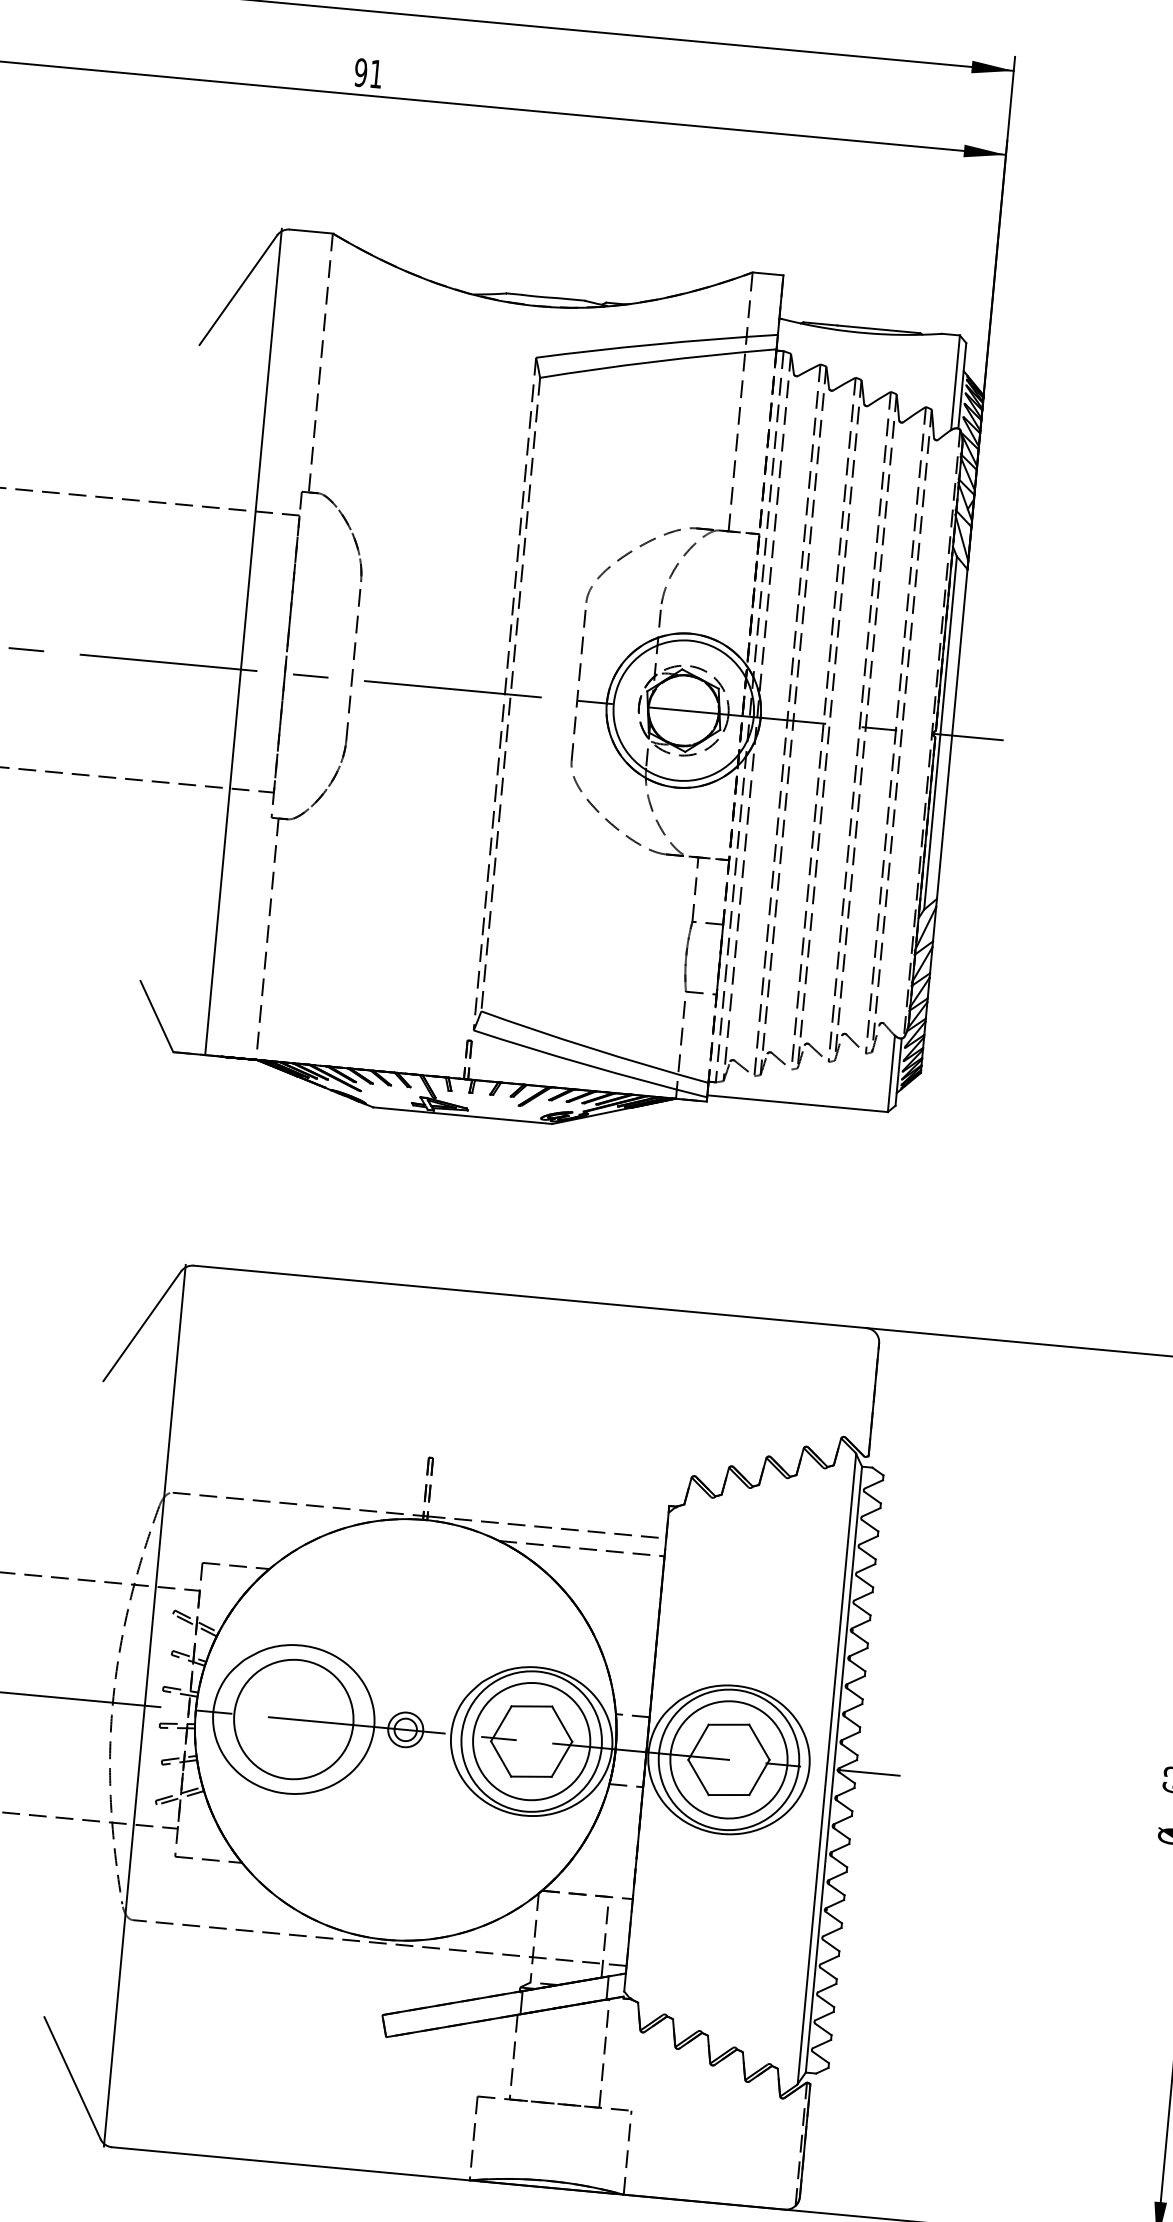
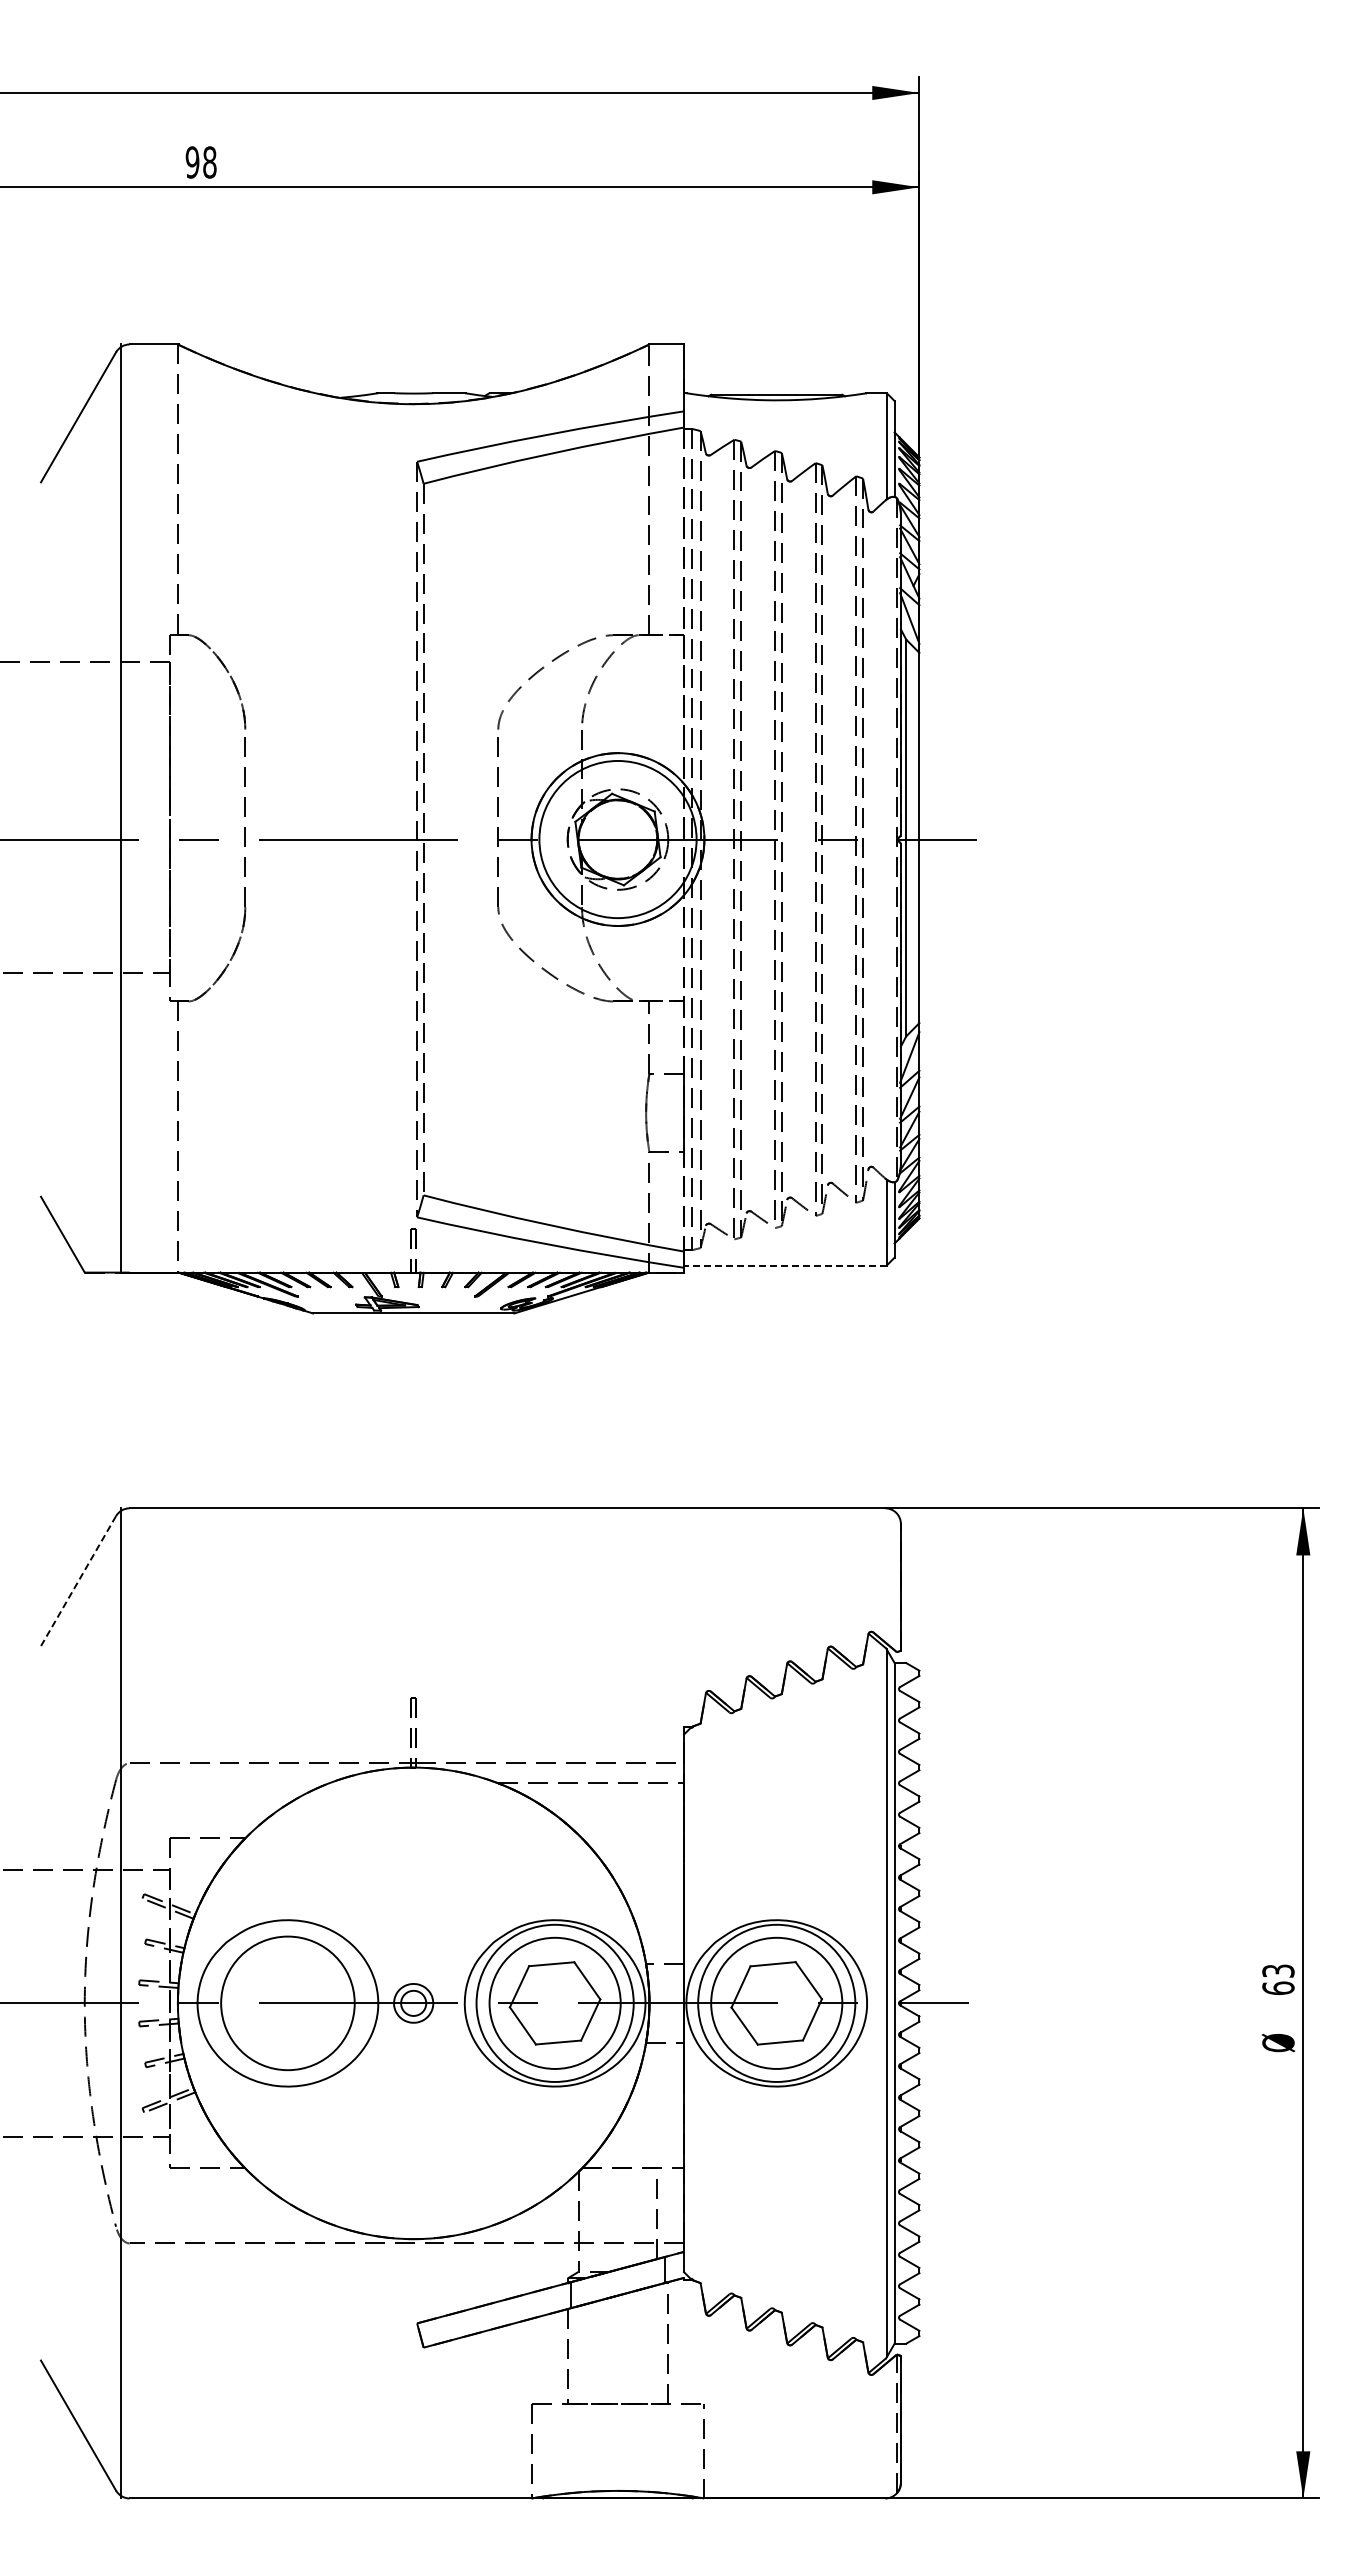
text: (376, 74) -> (209, 162), 91 -> 98
line: (796, 1103) -> (784, 1265), solid -> dashed
line: (142, 1326) -> (78, 1581), solid -> dashed

